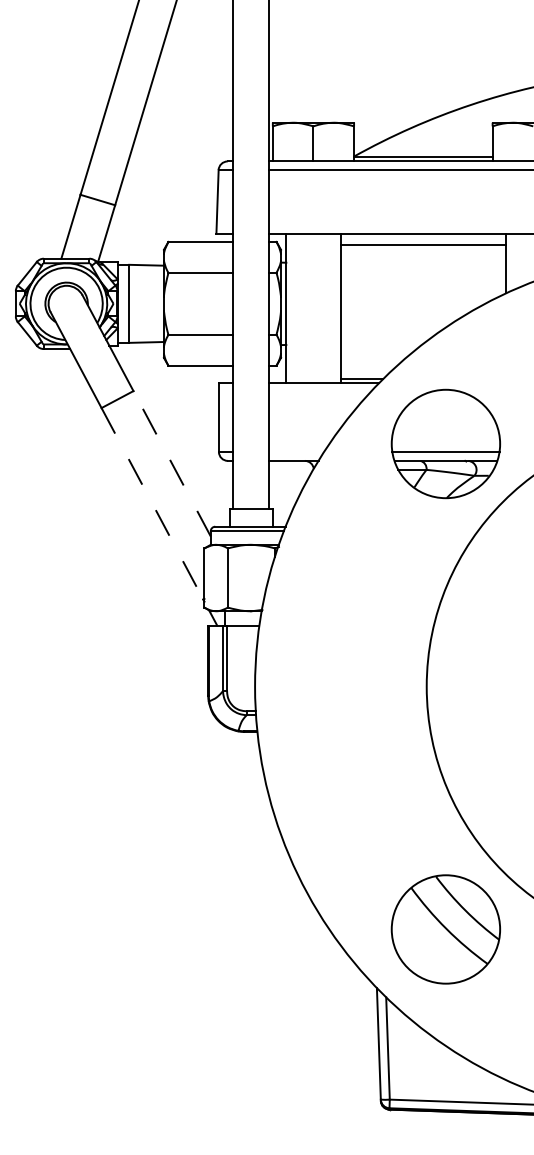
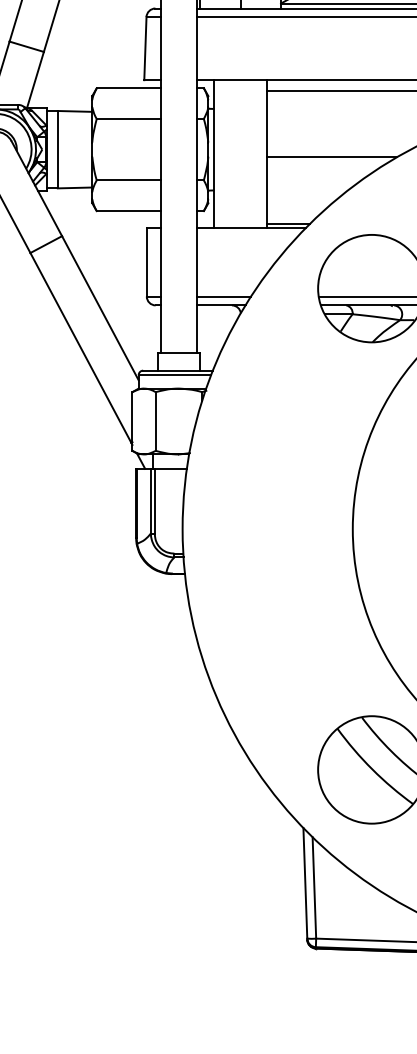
line: (405, 311) -> (331, 157), added
line: (296, 451) -> (223, 296), added
line: (171, 463) -> (99, 307), dashed -> solid
line: (152, 504) -> (80, 348), dashed -> solid

